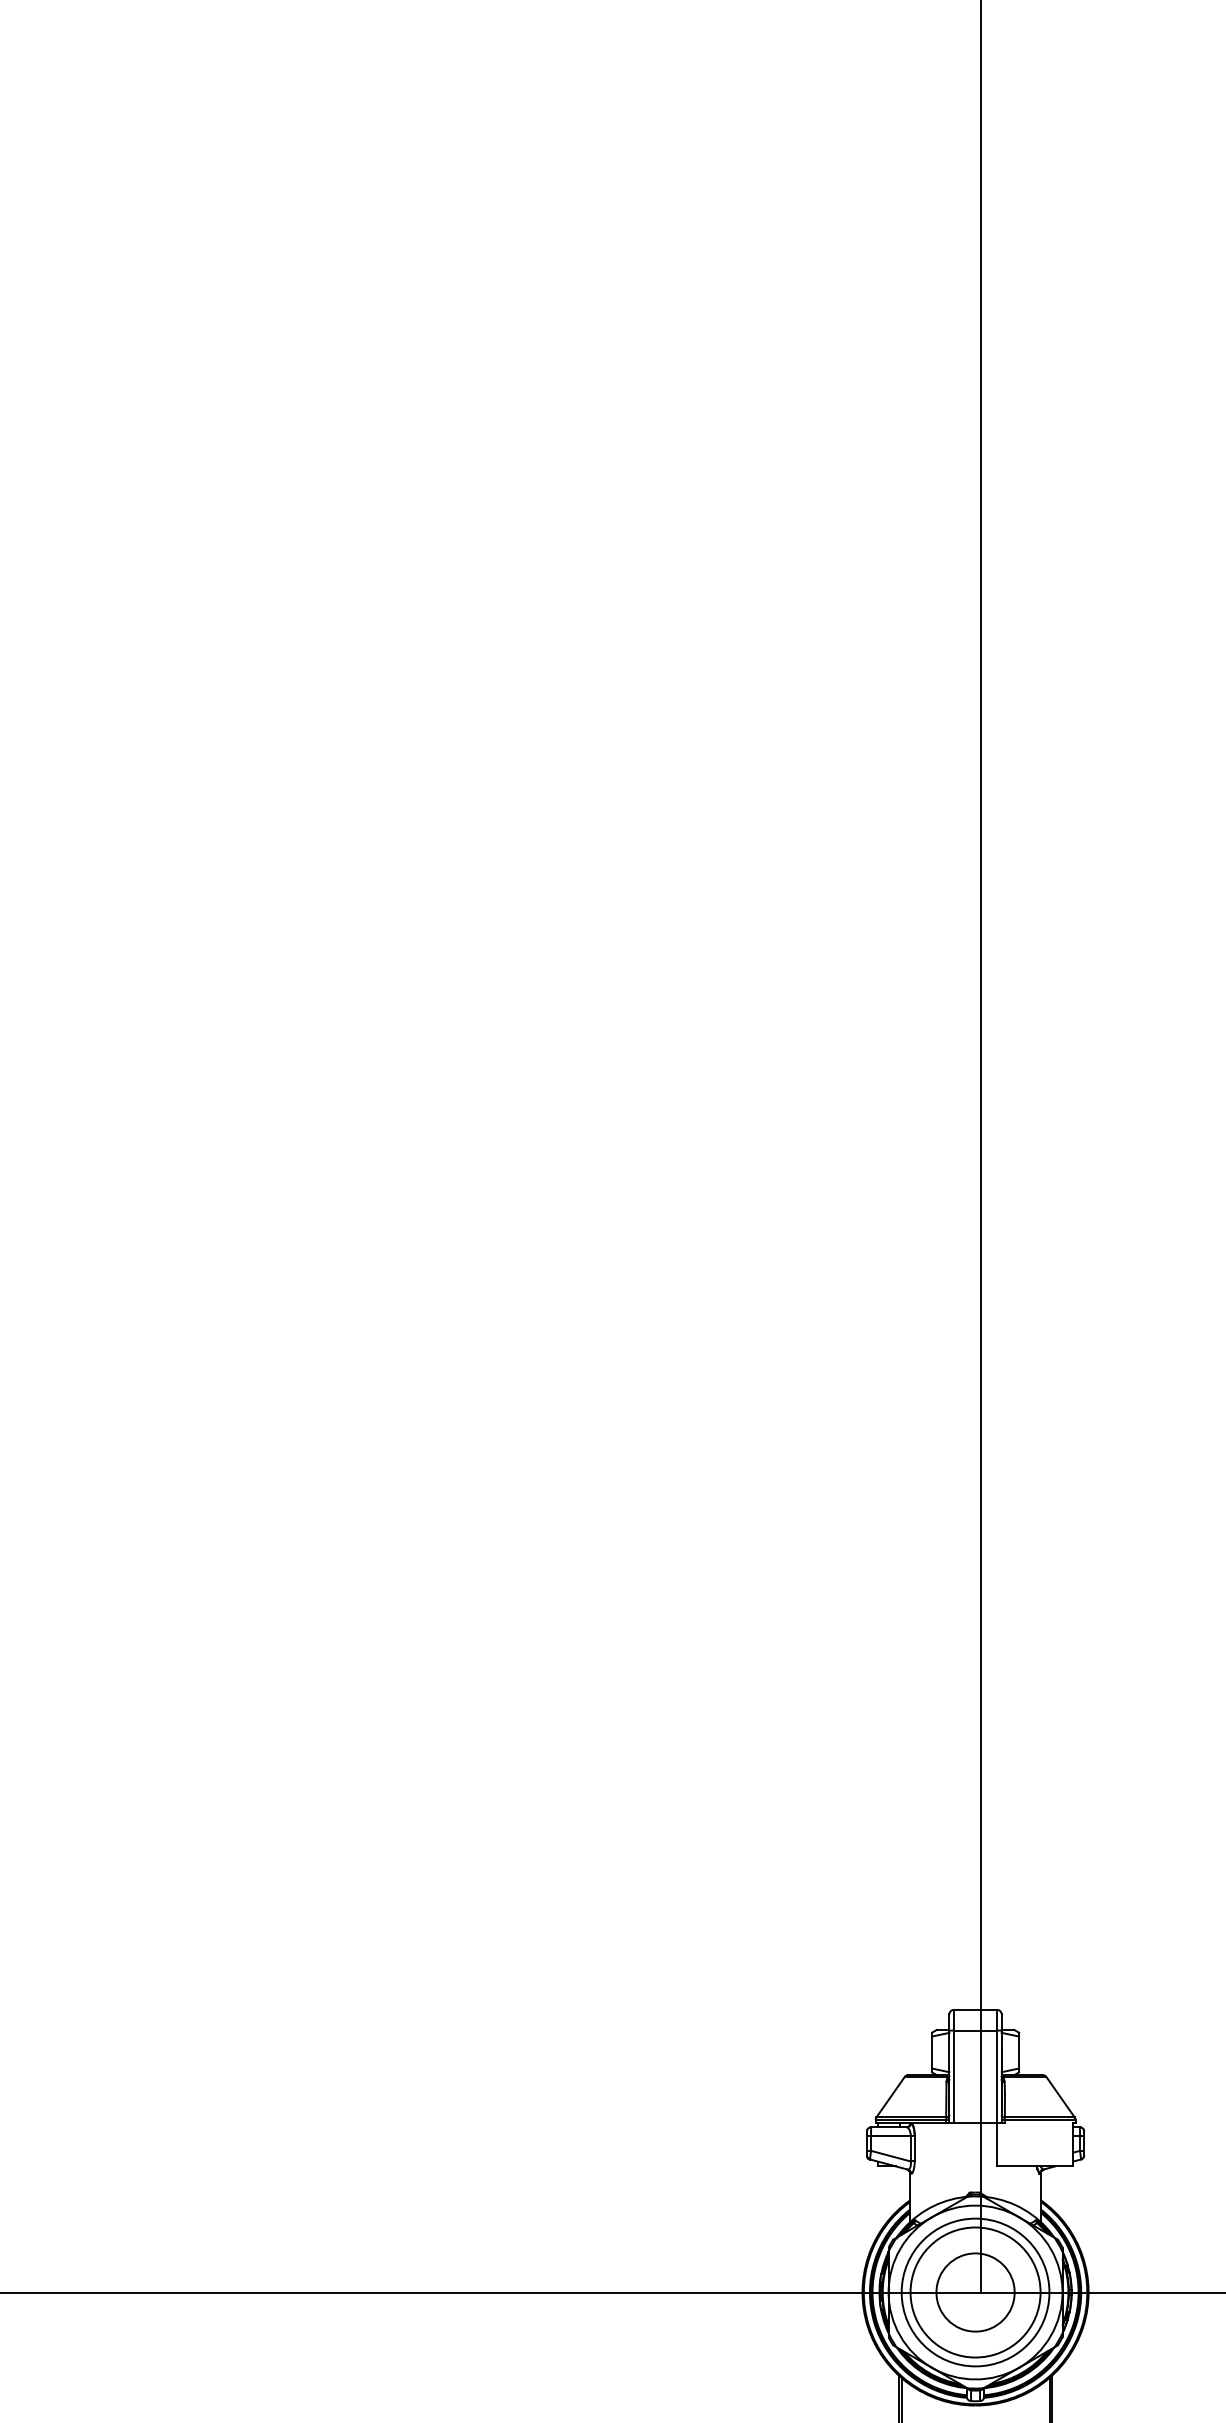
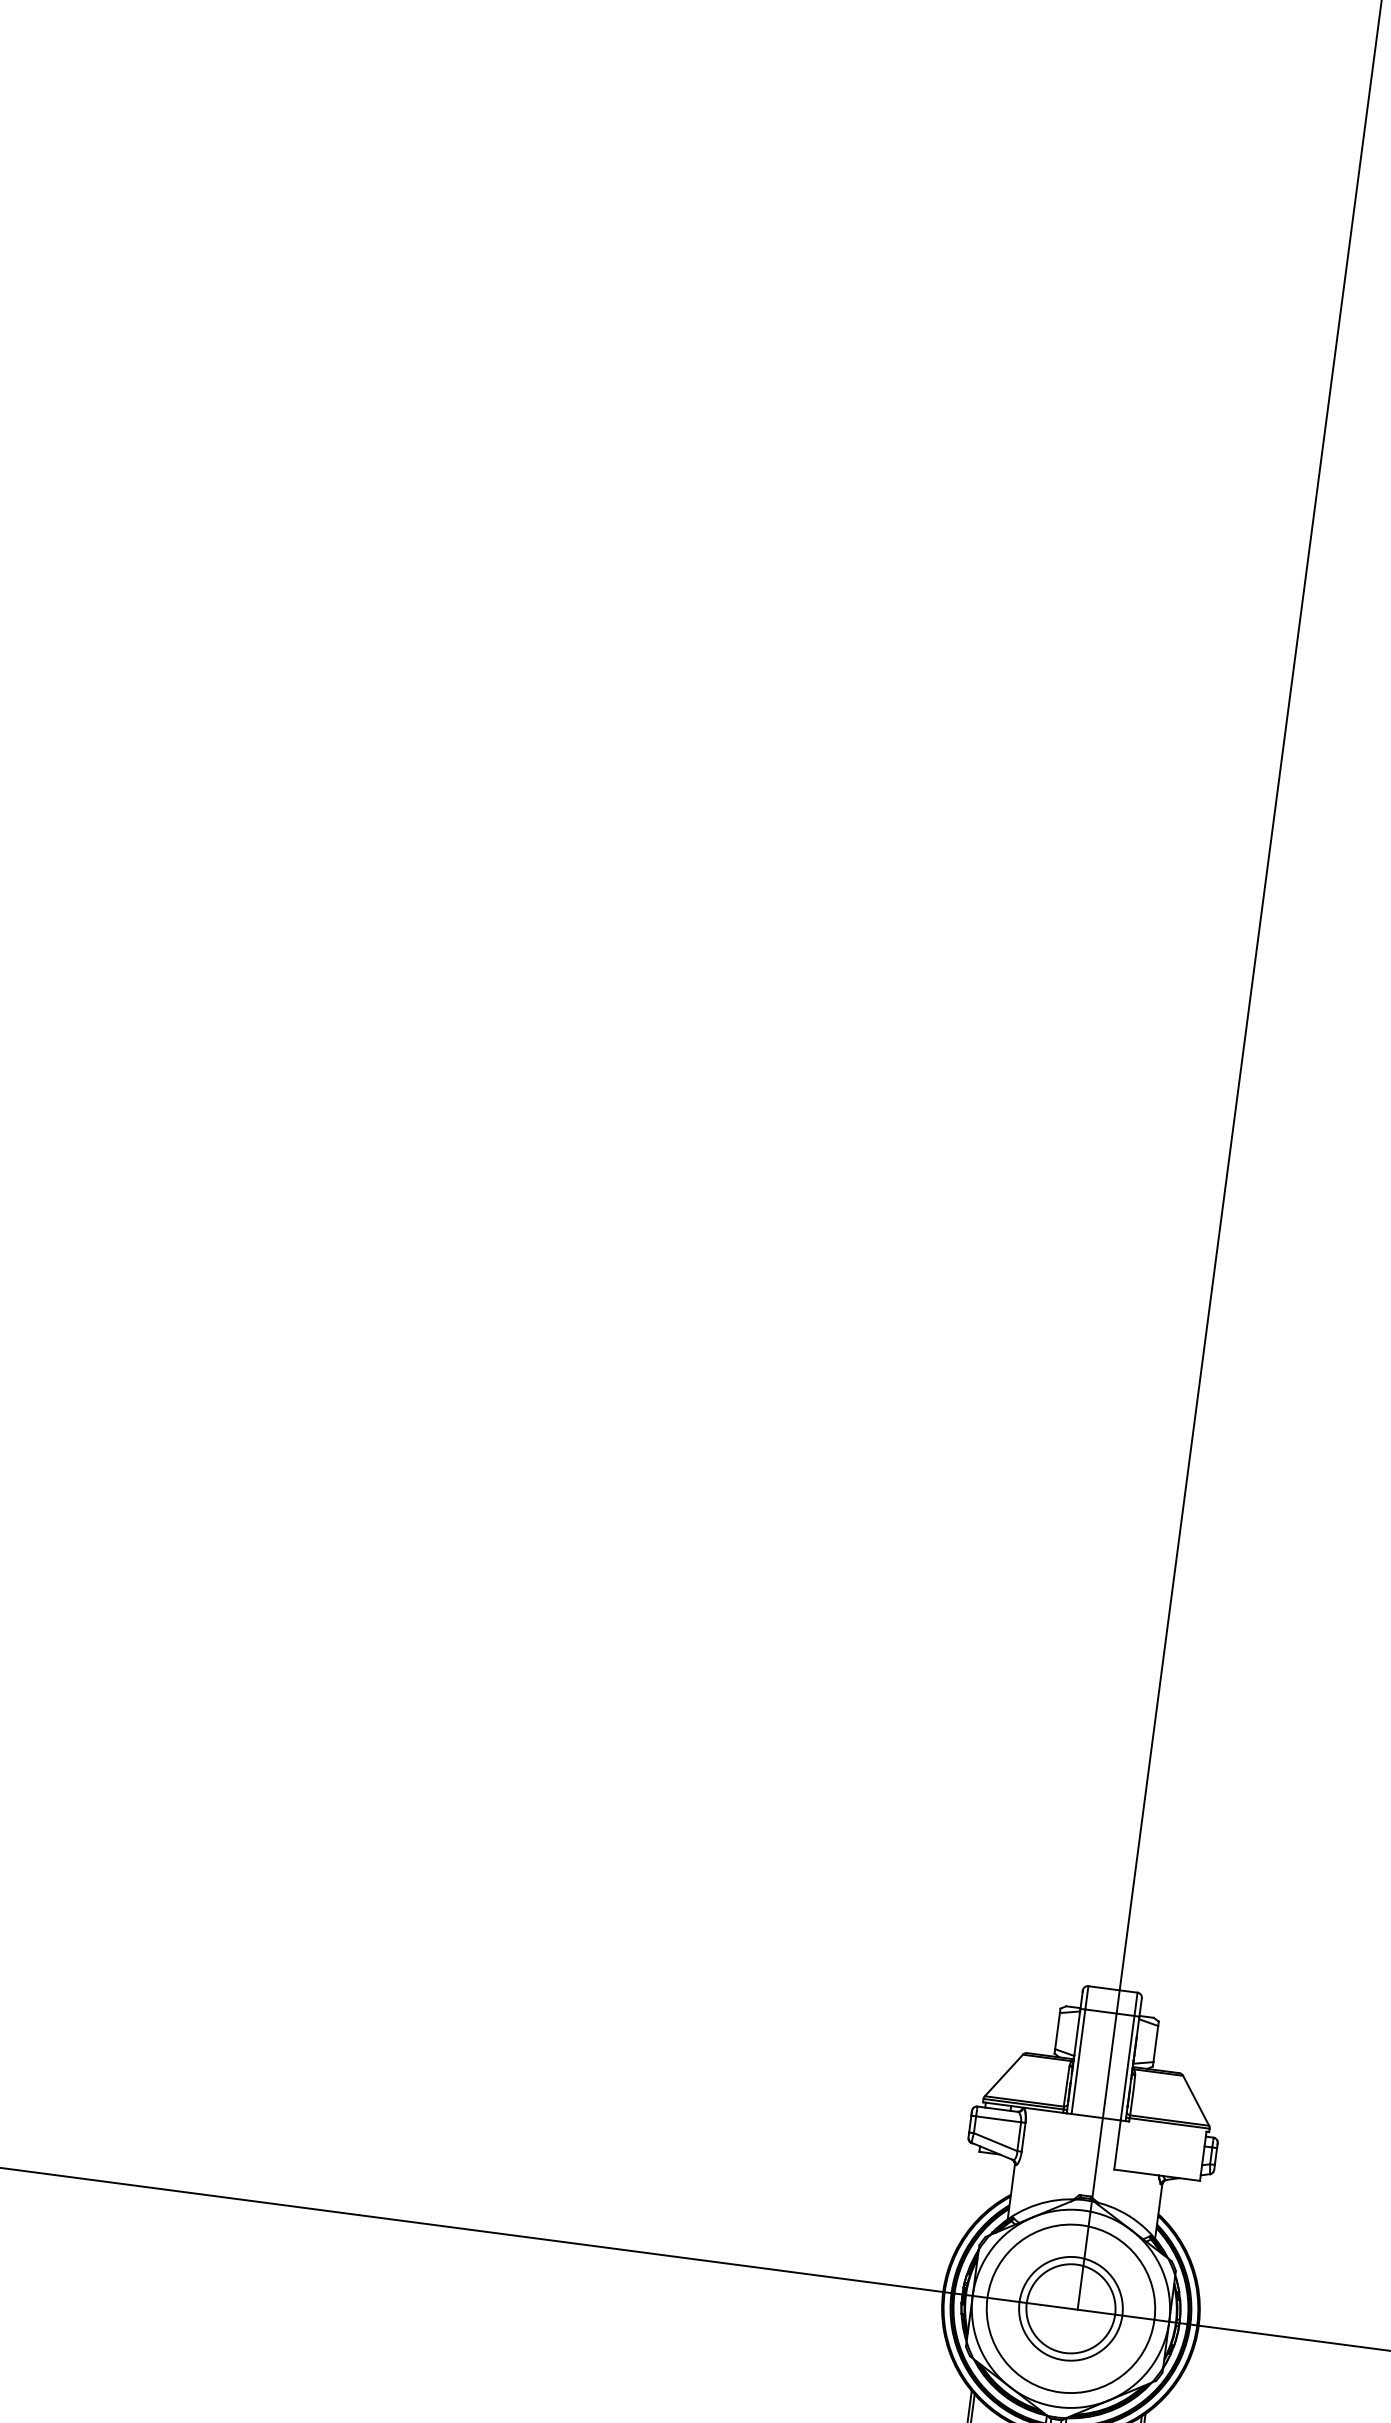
circle: (975, 2292) -> (1070, 2308), size x0.7

